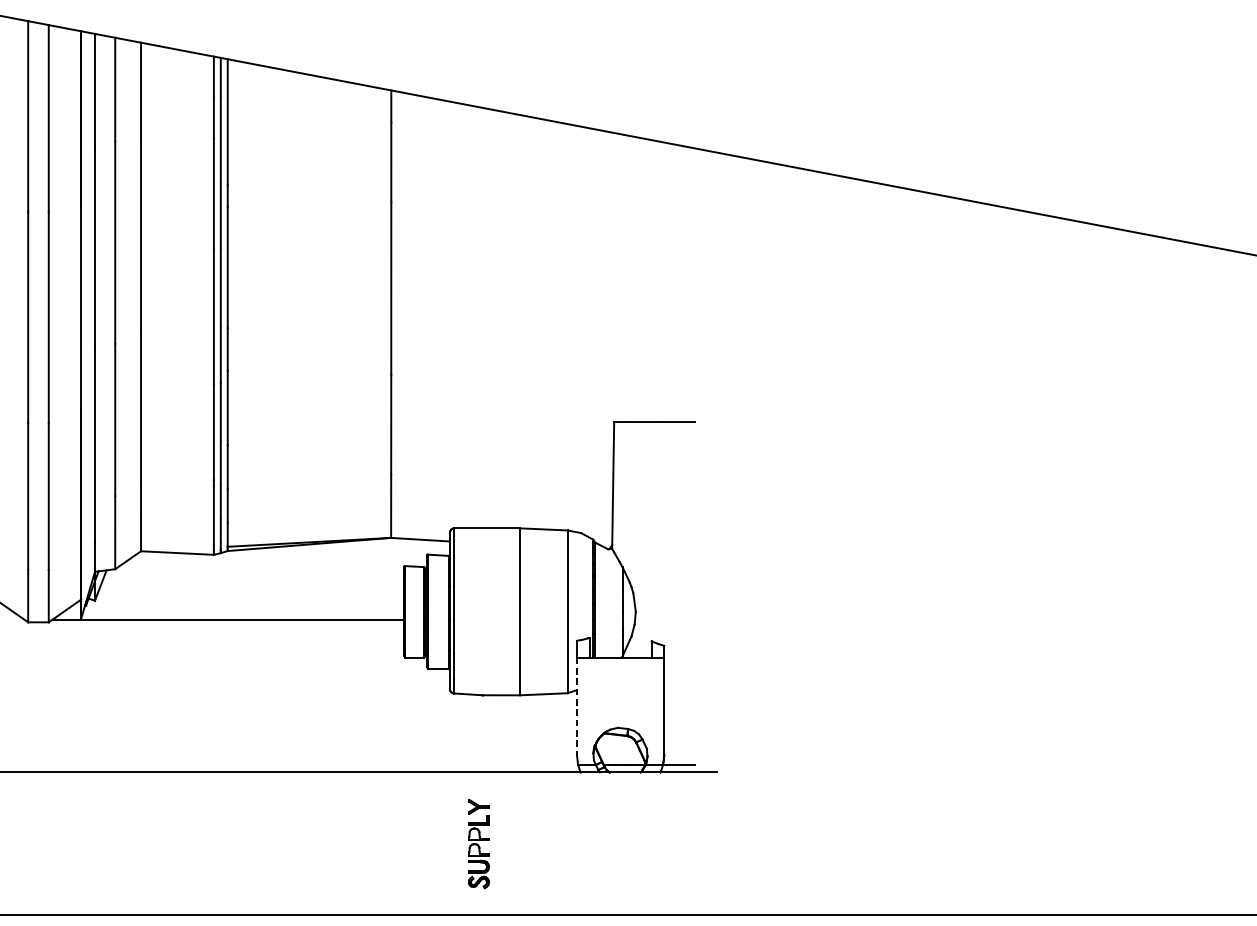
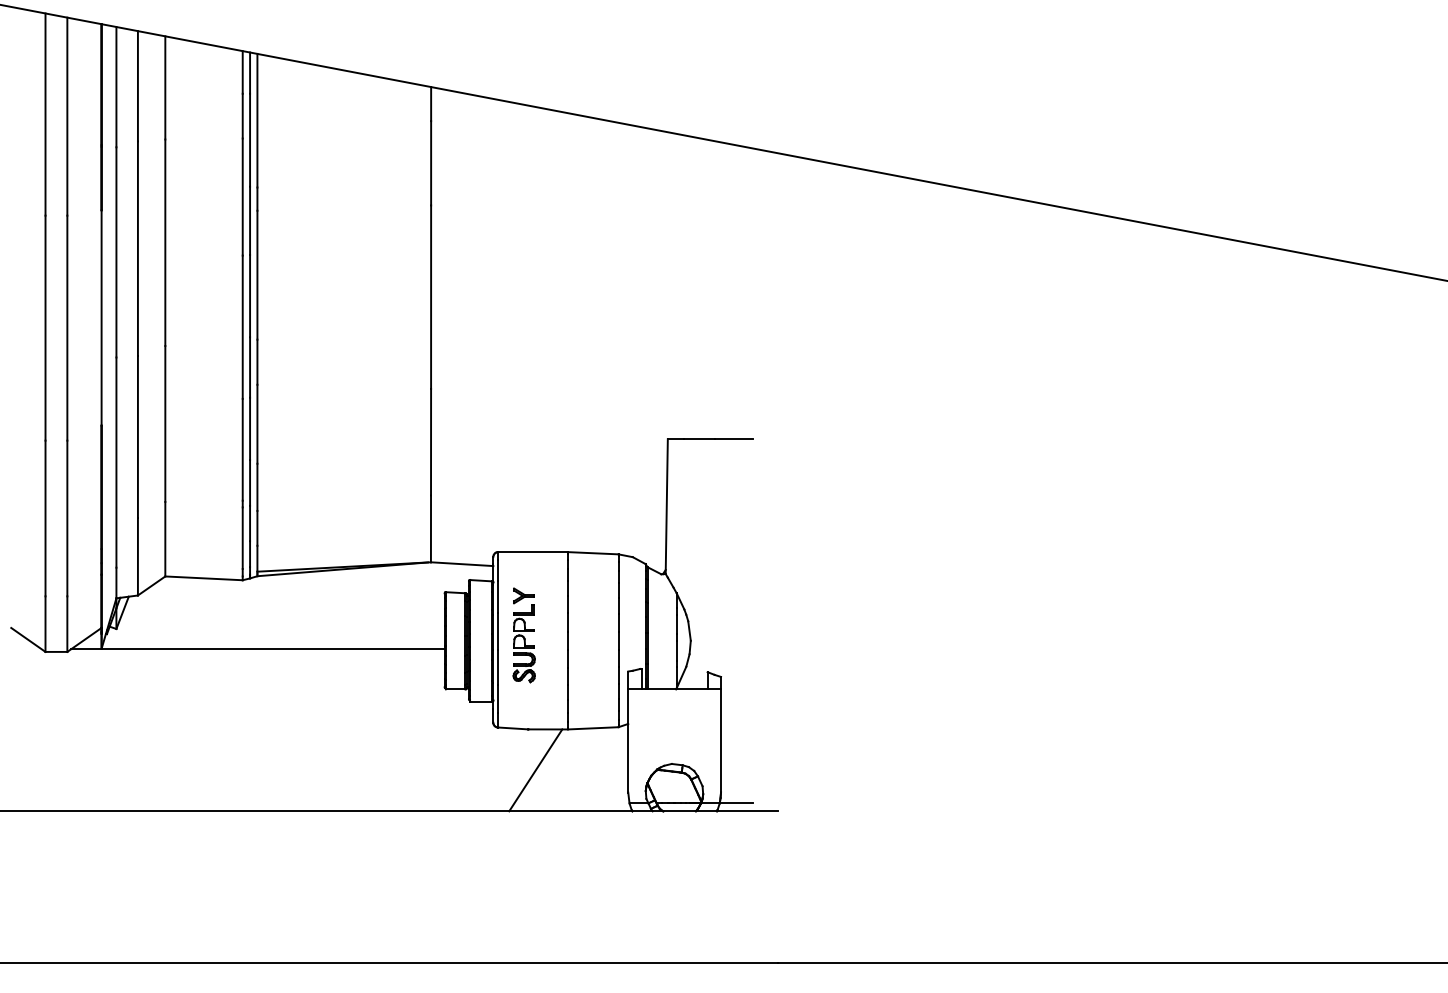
line: (577, 706) -> (628, 741), dashed -> solid
line: (489, 733) -> (535, 770), added
part: (478, 844) -> (523, 635), moved

